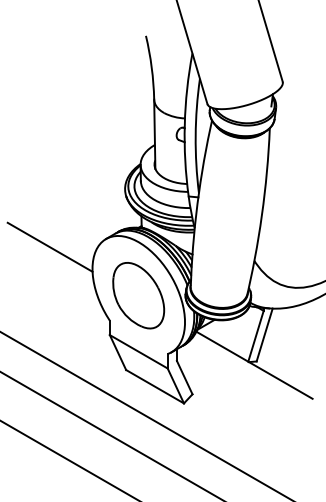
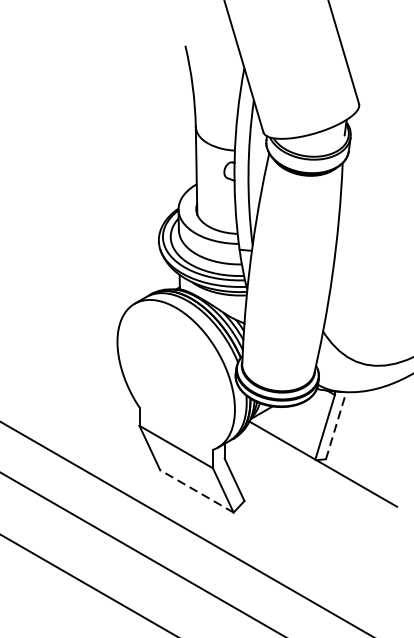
line: (49, 246) -> (62, 313), removed
part: (138, 295) -> (175, 375), removed
line: (264, 335) -> (335, 426), solid -> dashed
line: (154, 386) -> (196, 491), solid -> dashed

